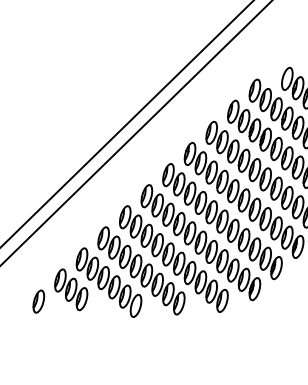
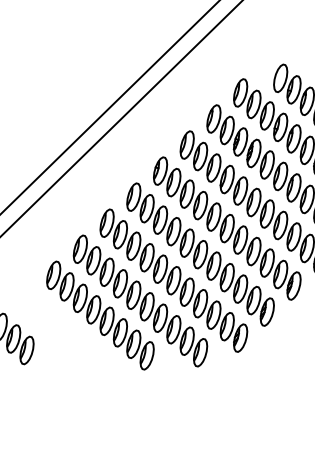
part: (108, 282) -> (59, 329), removed

